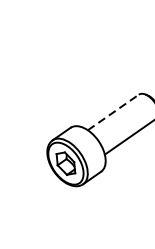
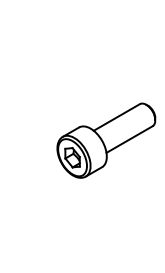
line: (112, 112) -> (116, 117), dashed -> solid

